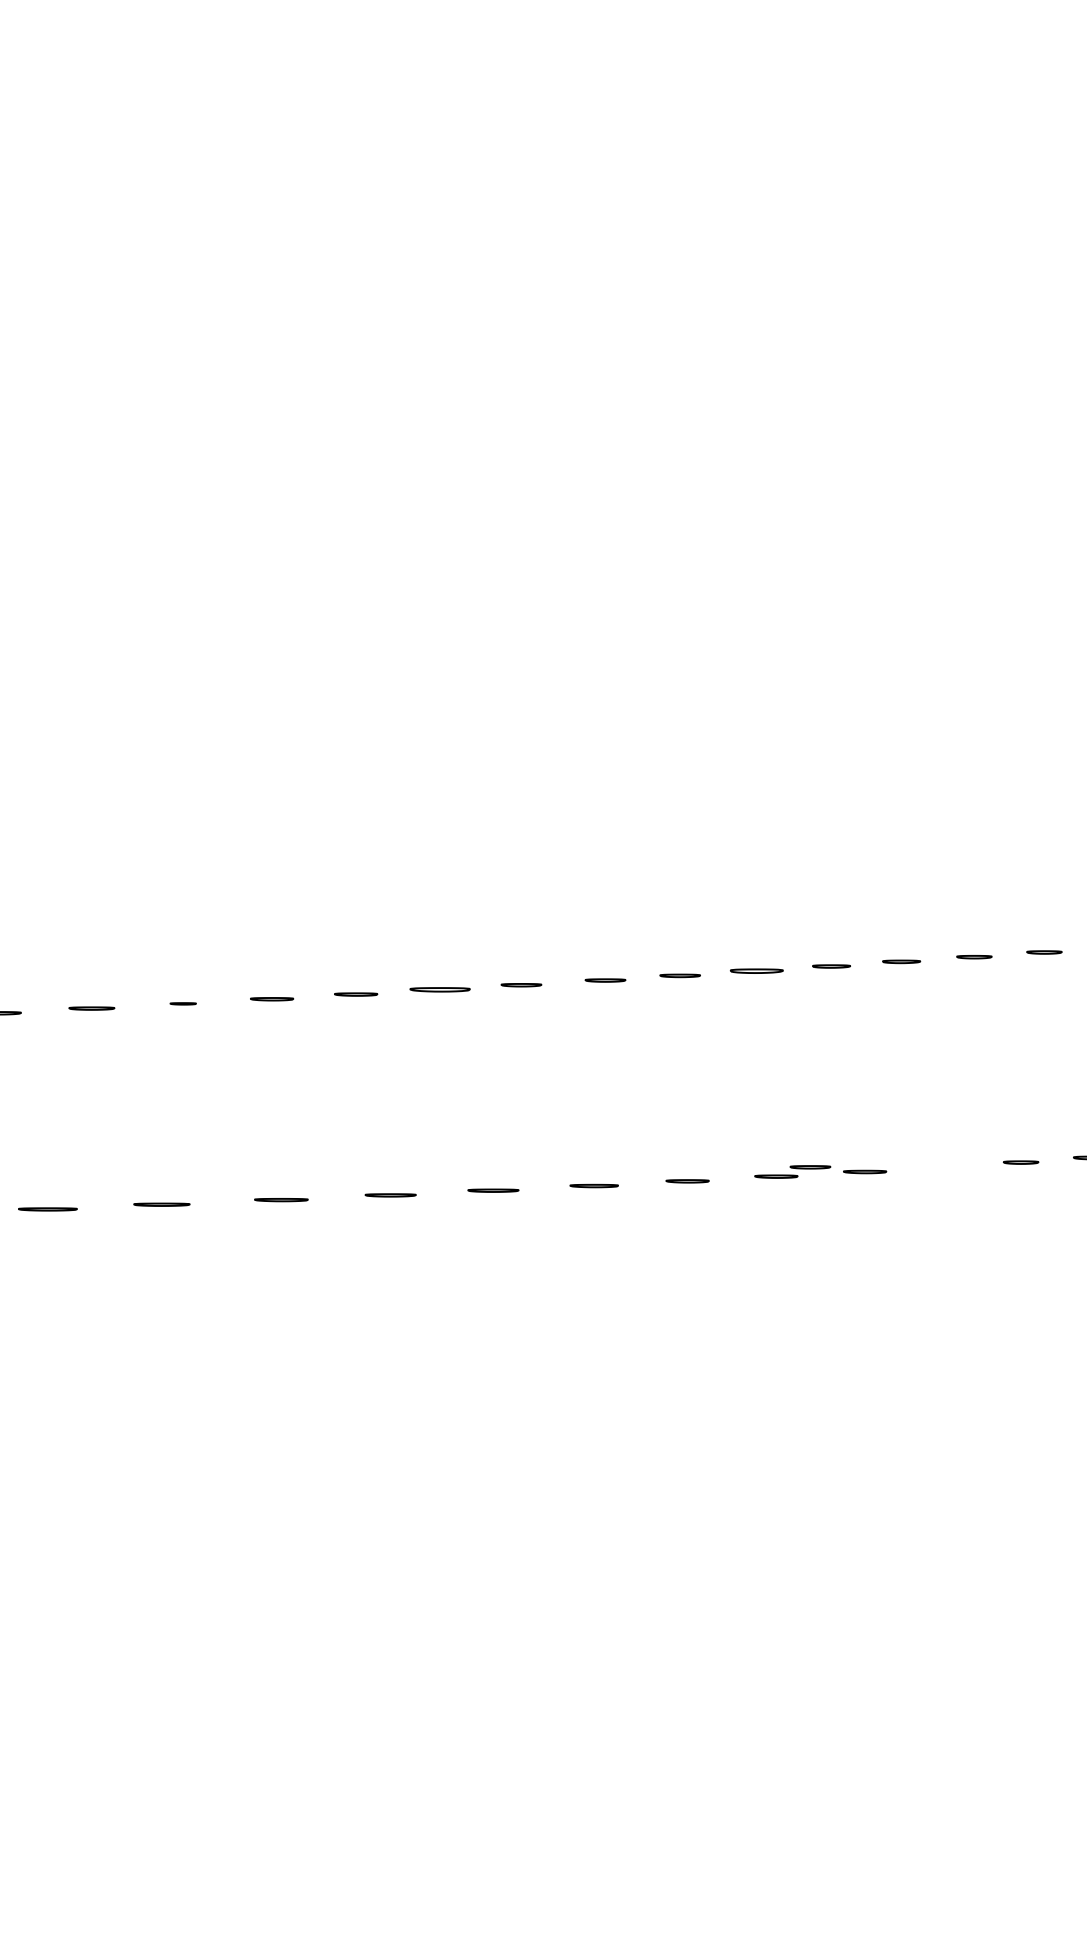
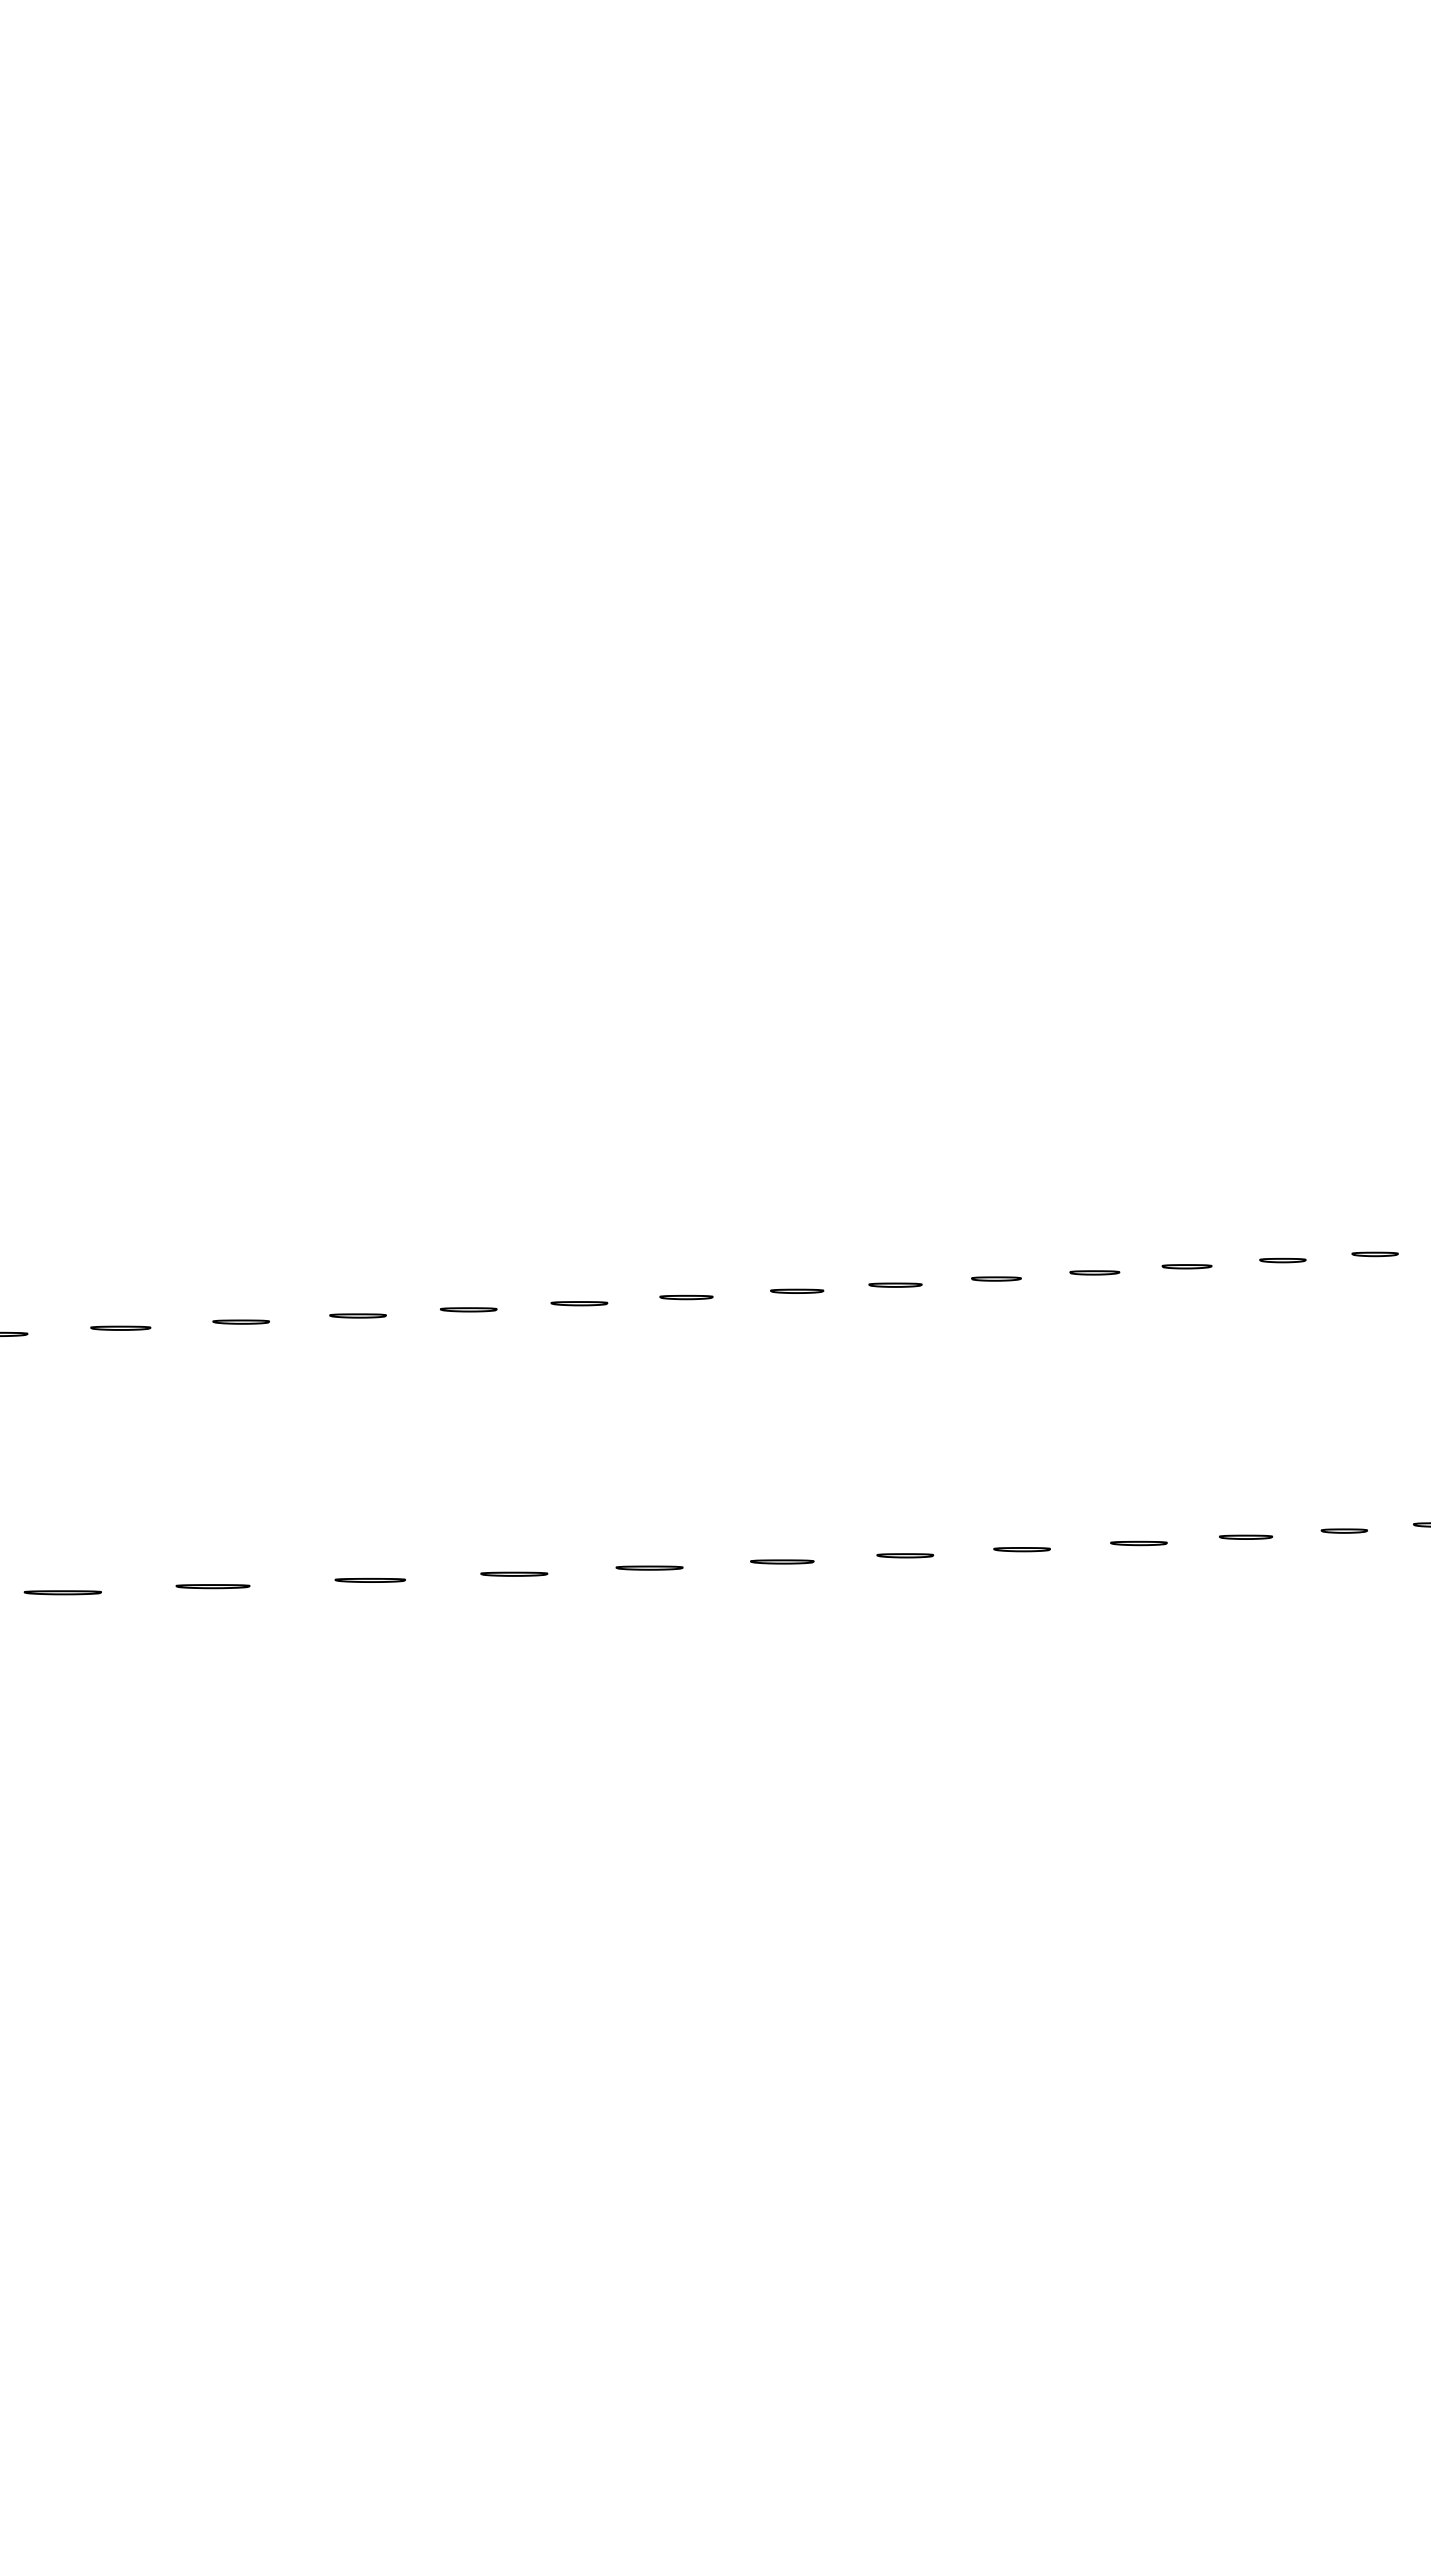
part: (756, 970) -> (996, 1278), size x0.71
part: (440, 989) -> (579, 1303), size x0.71
part: (182, 1003) -> (240, 1321), size x1.67
part: (810, 1166) -> (1246, 1536), moved

